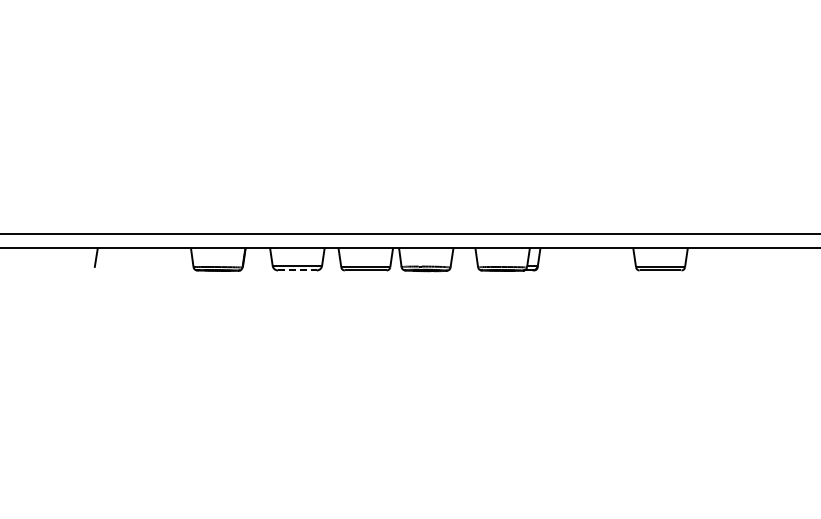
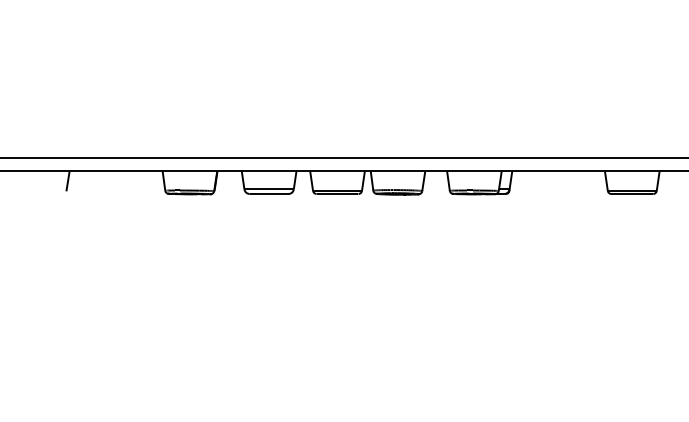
line: (297, 270) -> (269, 194), dashed -> solid

